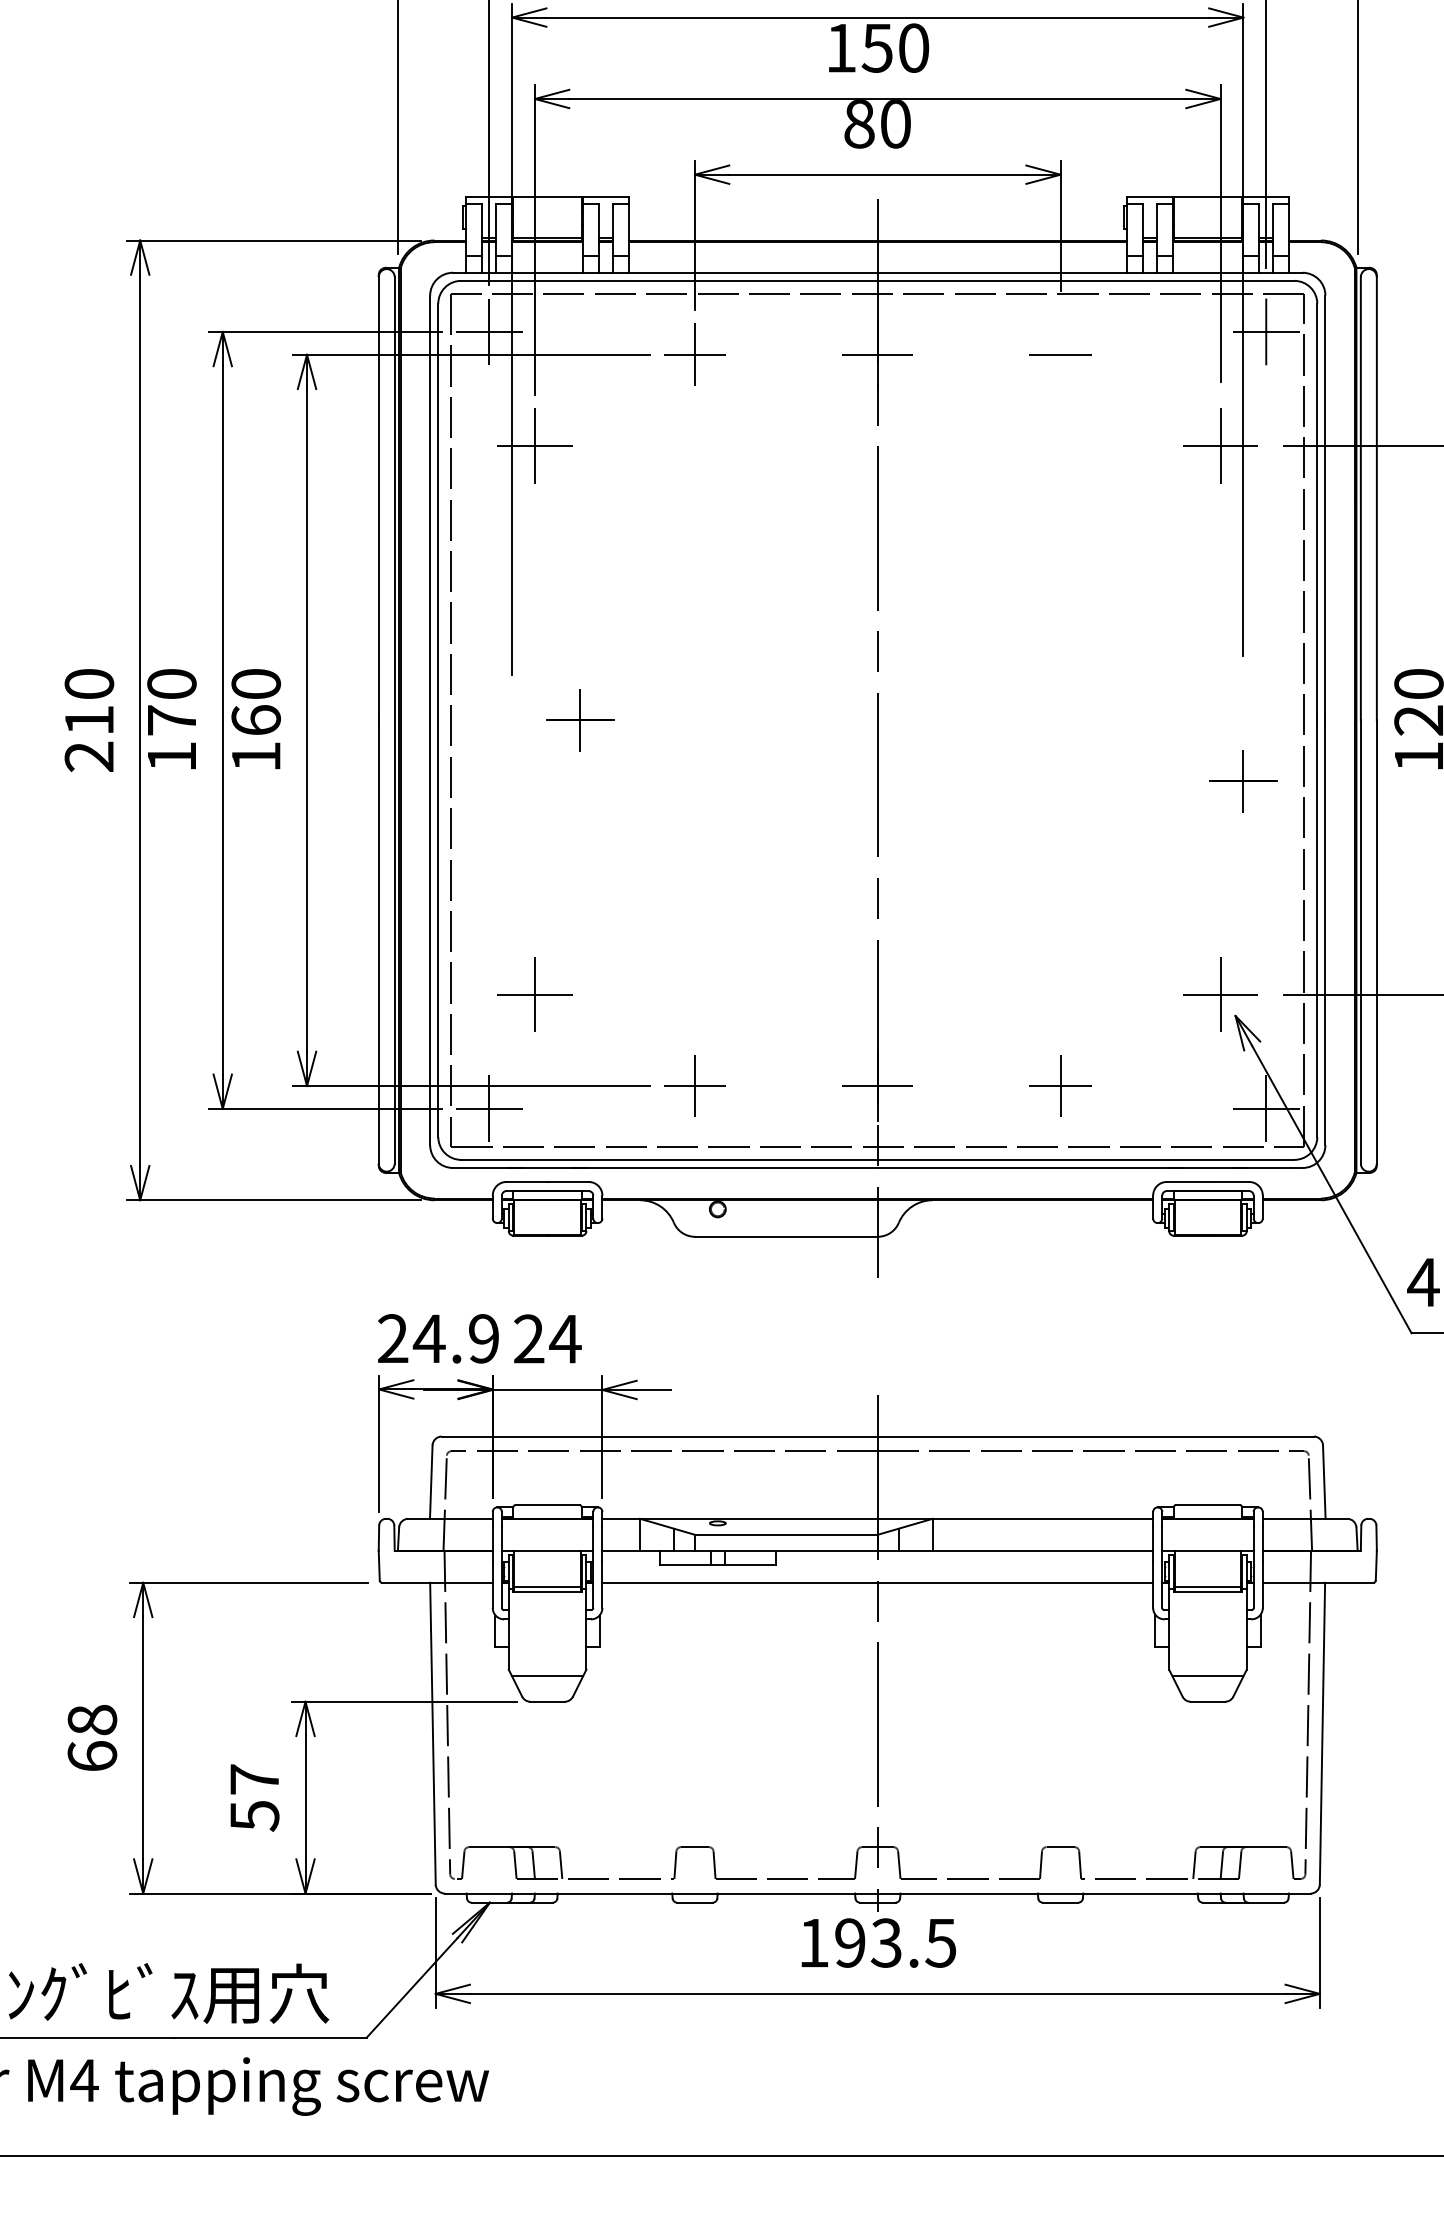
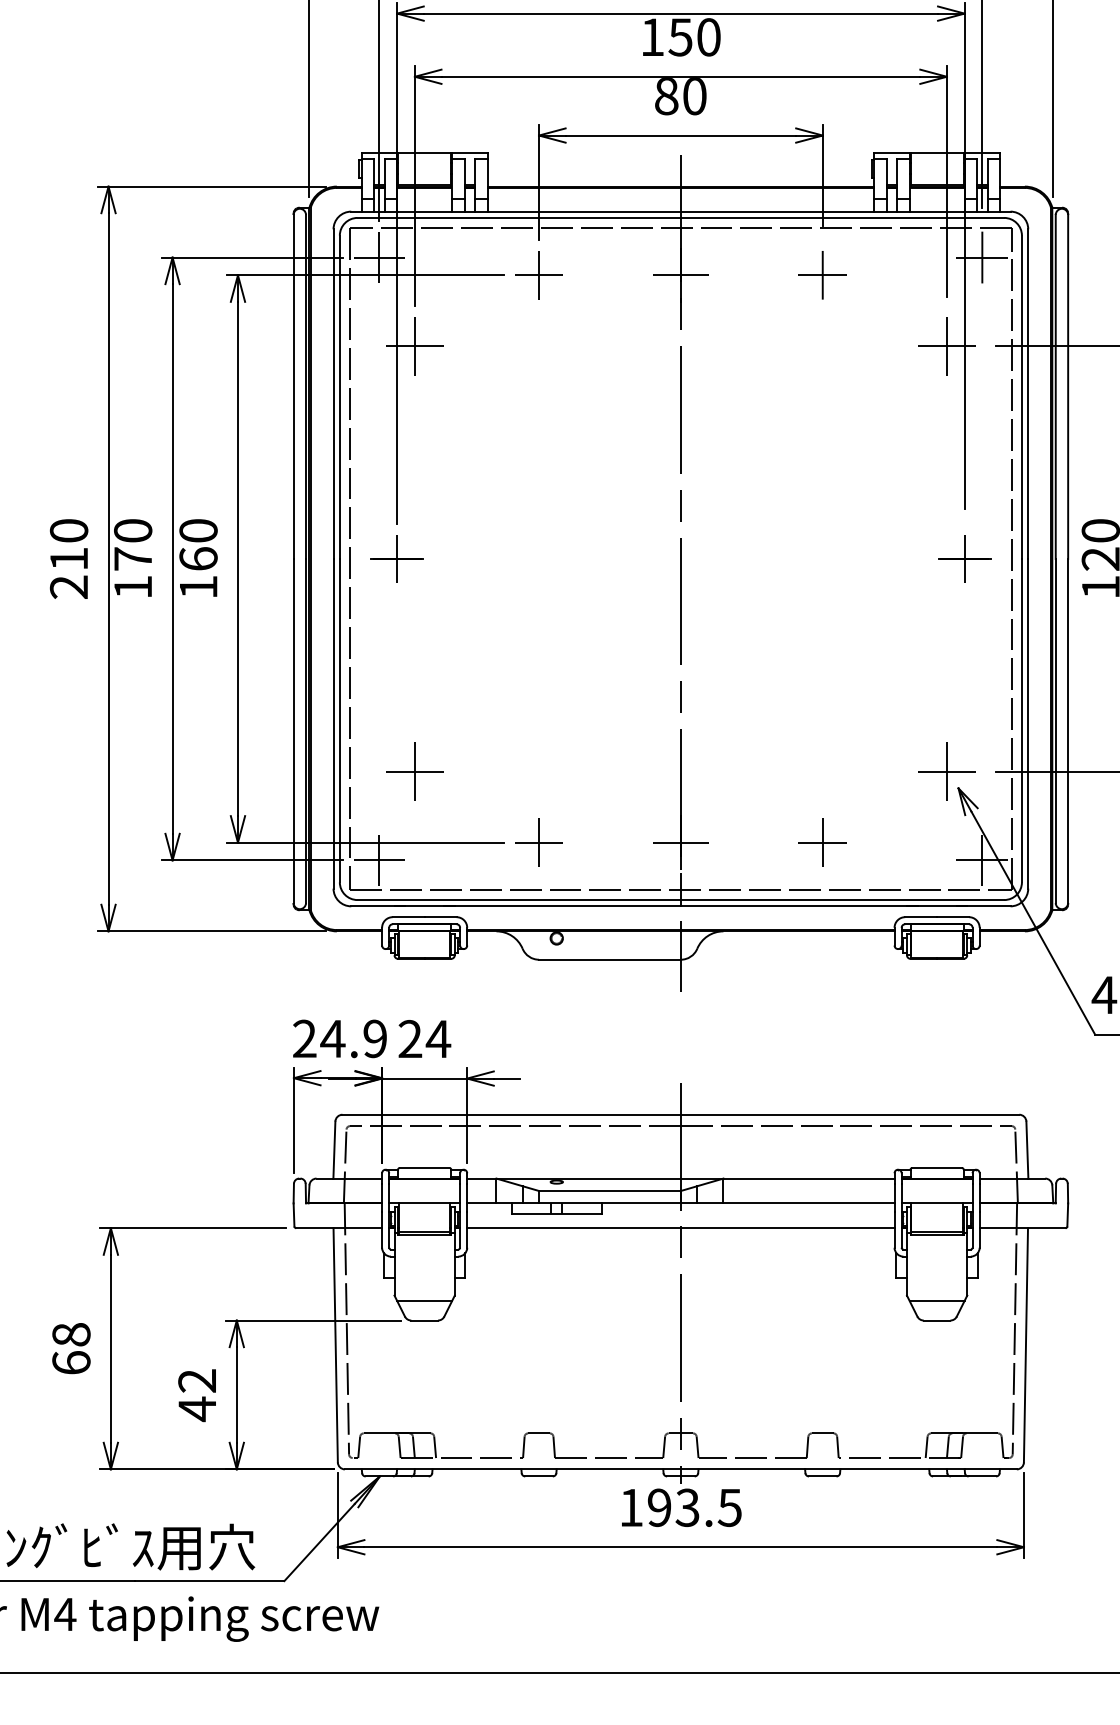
line: (1060, 354) -> (822, 275), added
part: (580, 720) -> (397, 559), moved
part: (1243, 781) -> (964, 559), moved
text: (254, 1798) -> (197, 1395), 57 -> 42

